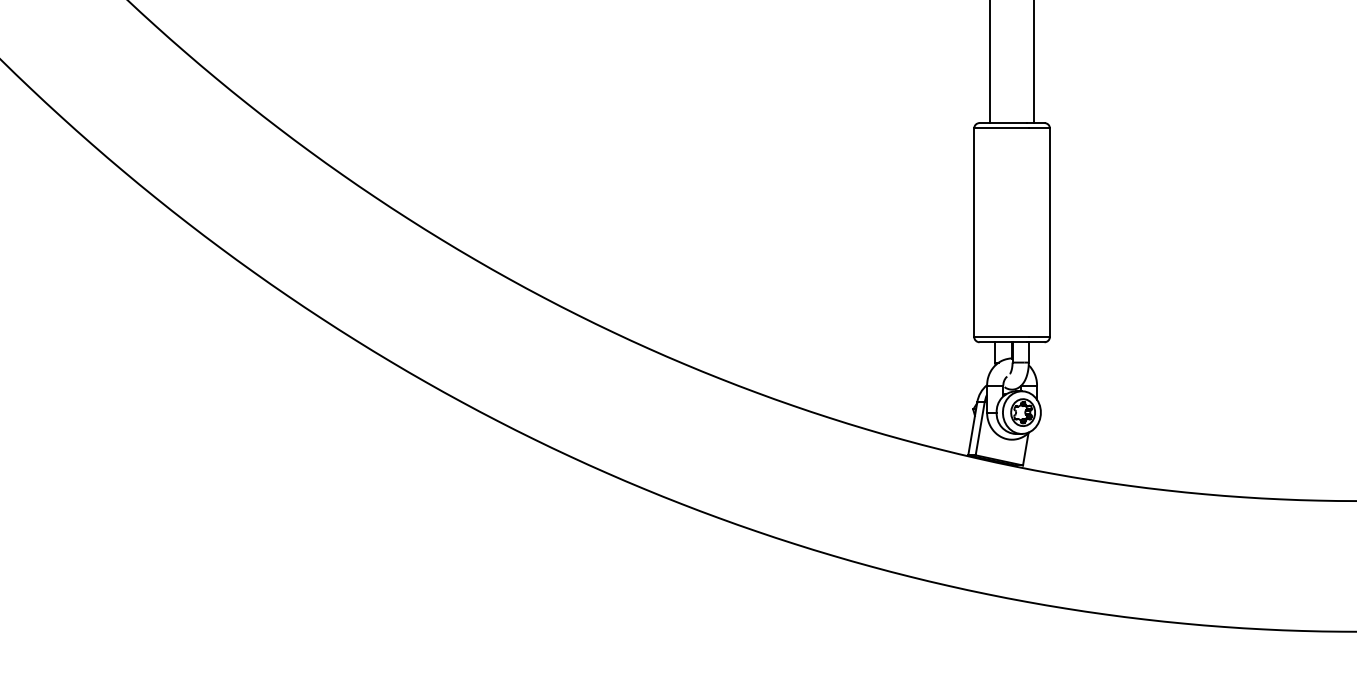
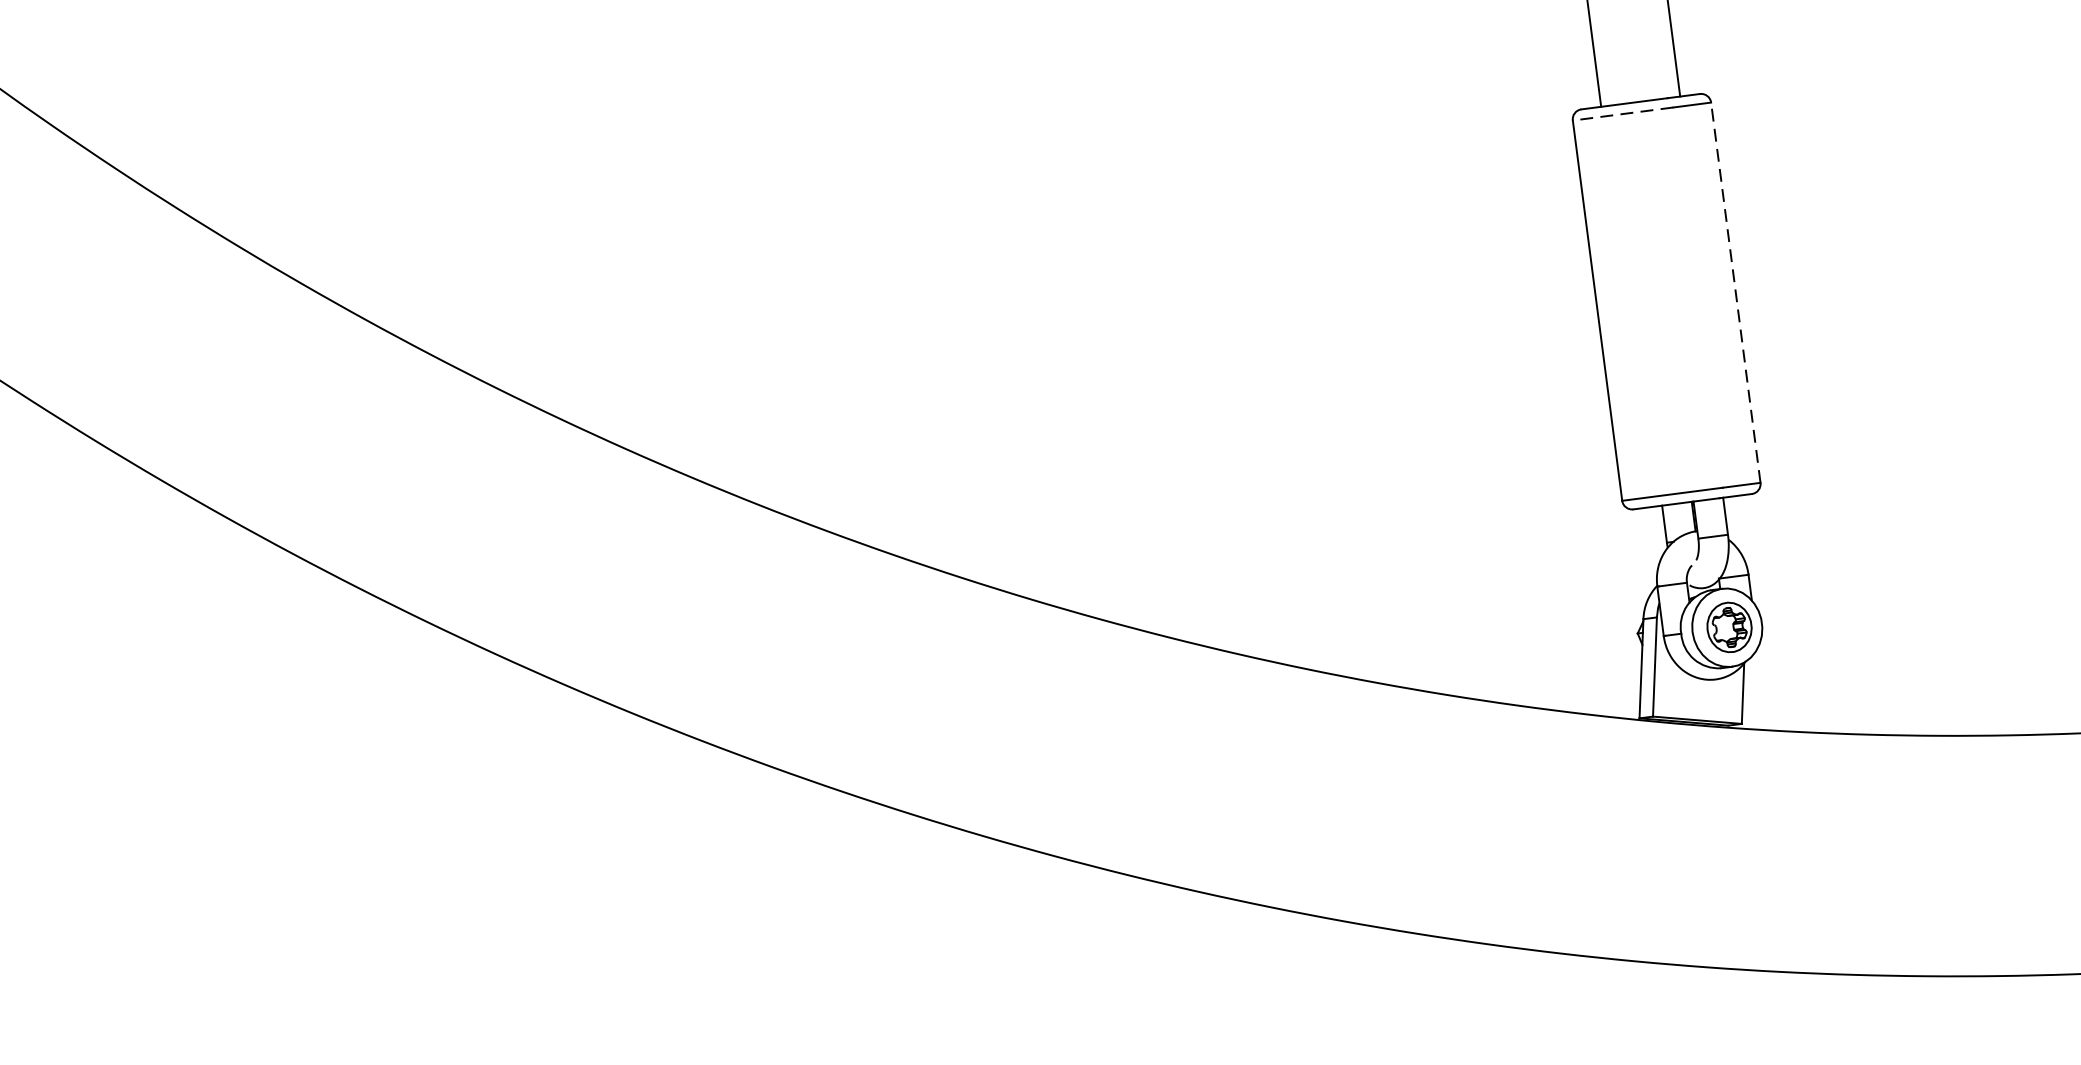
line: (1001, 128) -> (1622, 114), solid -> dashed
line: (1049, 232) -> (1734, 292), solid -> dashed

